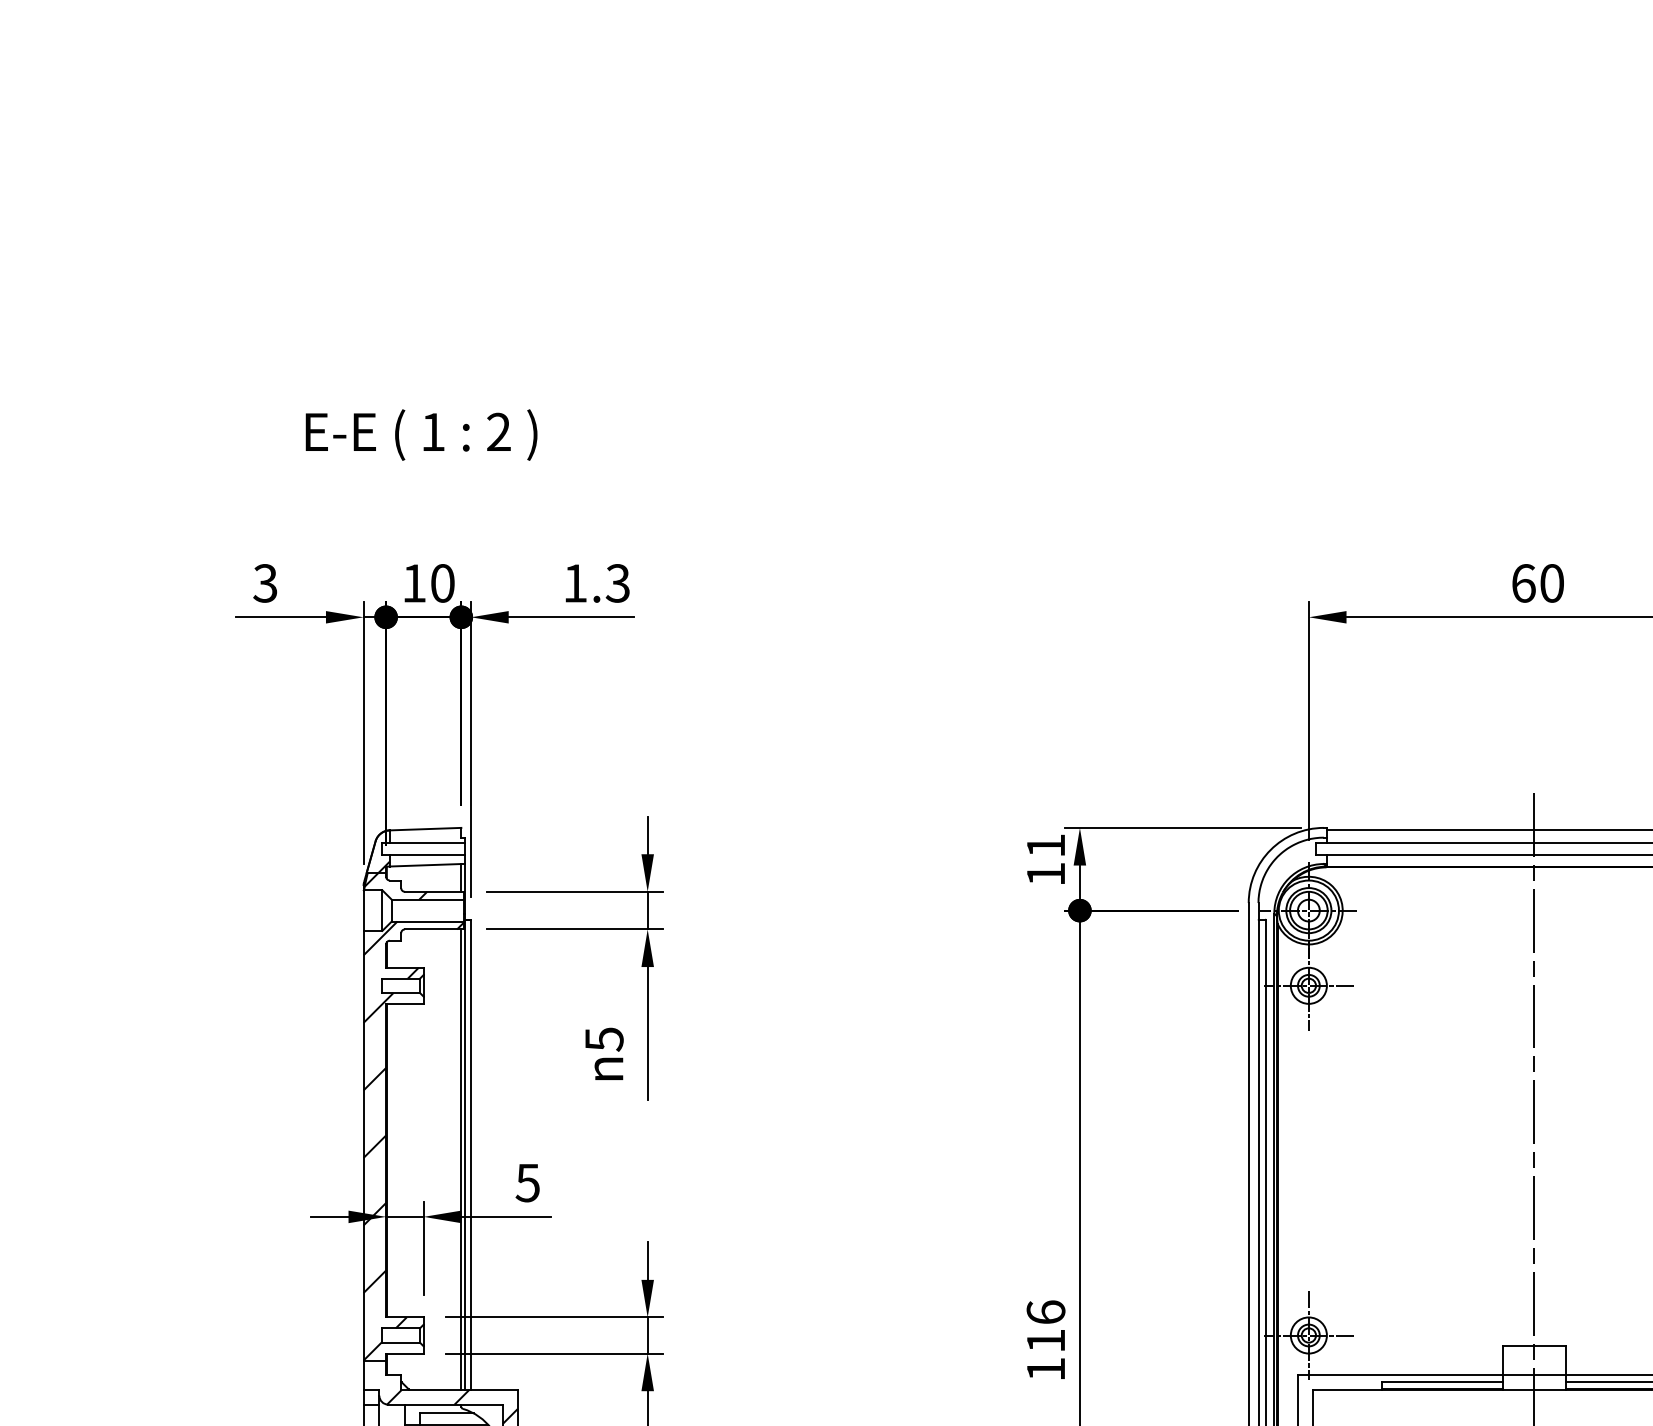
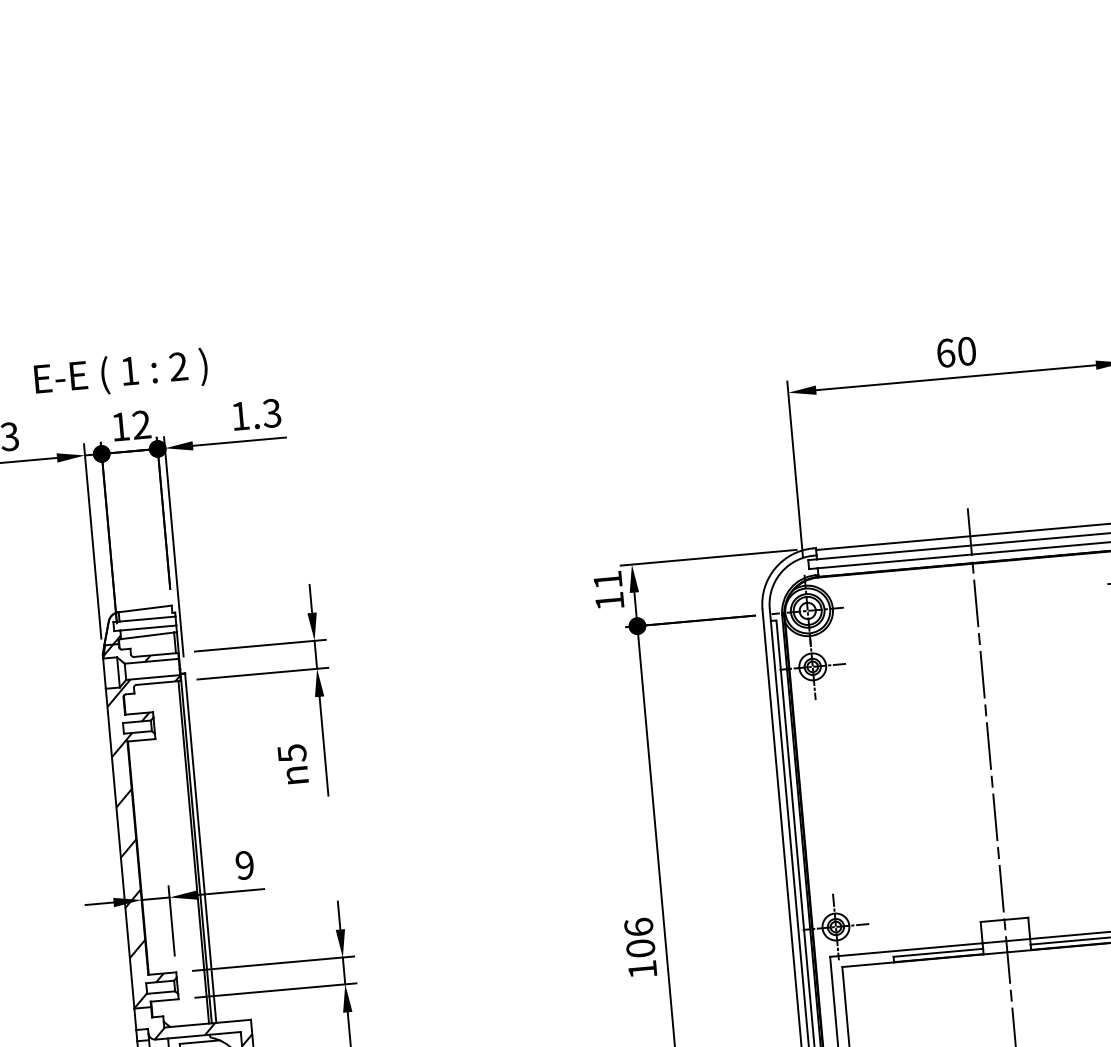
text: (421, 434) -> (121, 373), moved
text: (442, 583) -> (141, 425), 10 -> 12
text: (527, 1182) -> (244, 865), 5 -> 9
text: (1045, 1340) -> (640, 948), 116 -> 106

